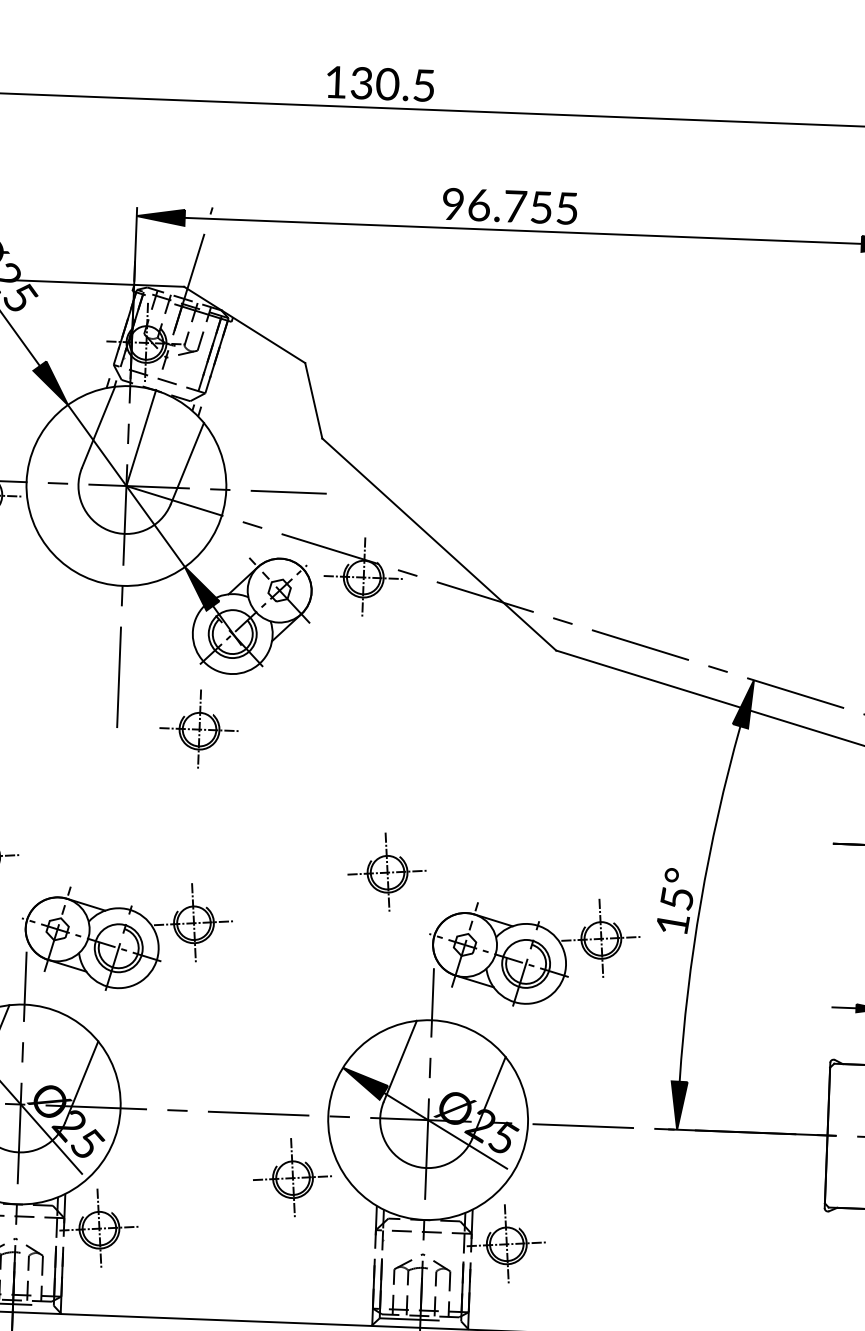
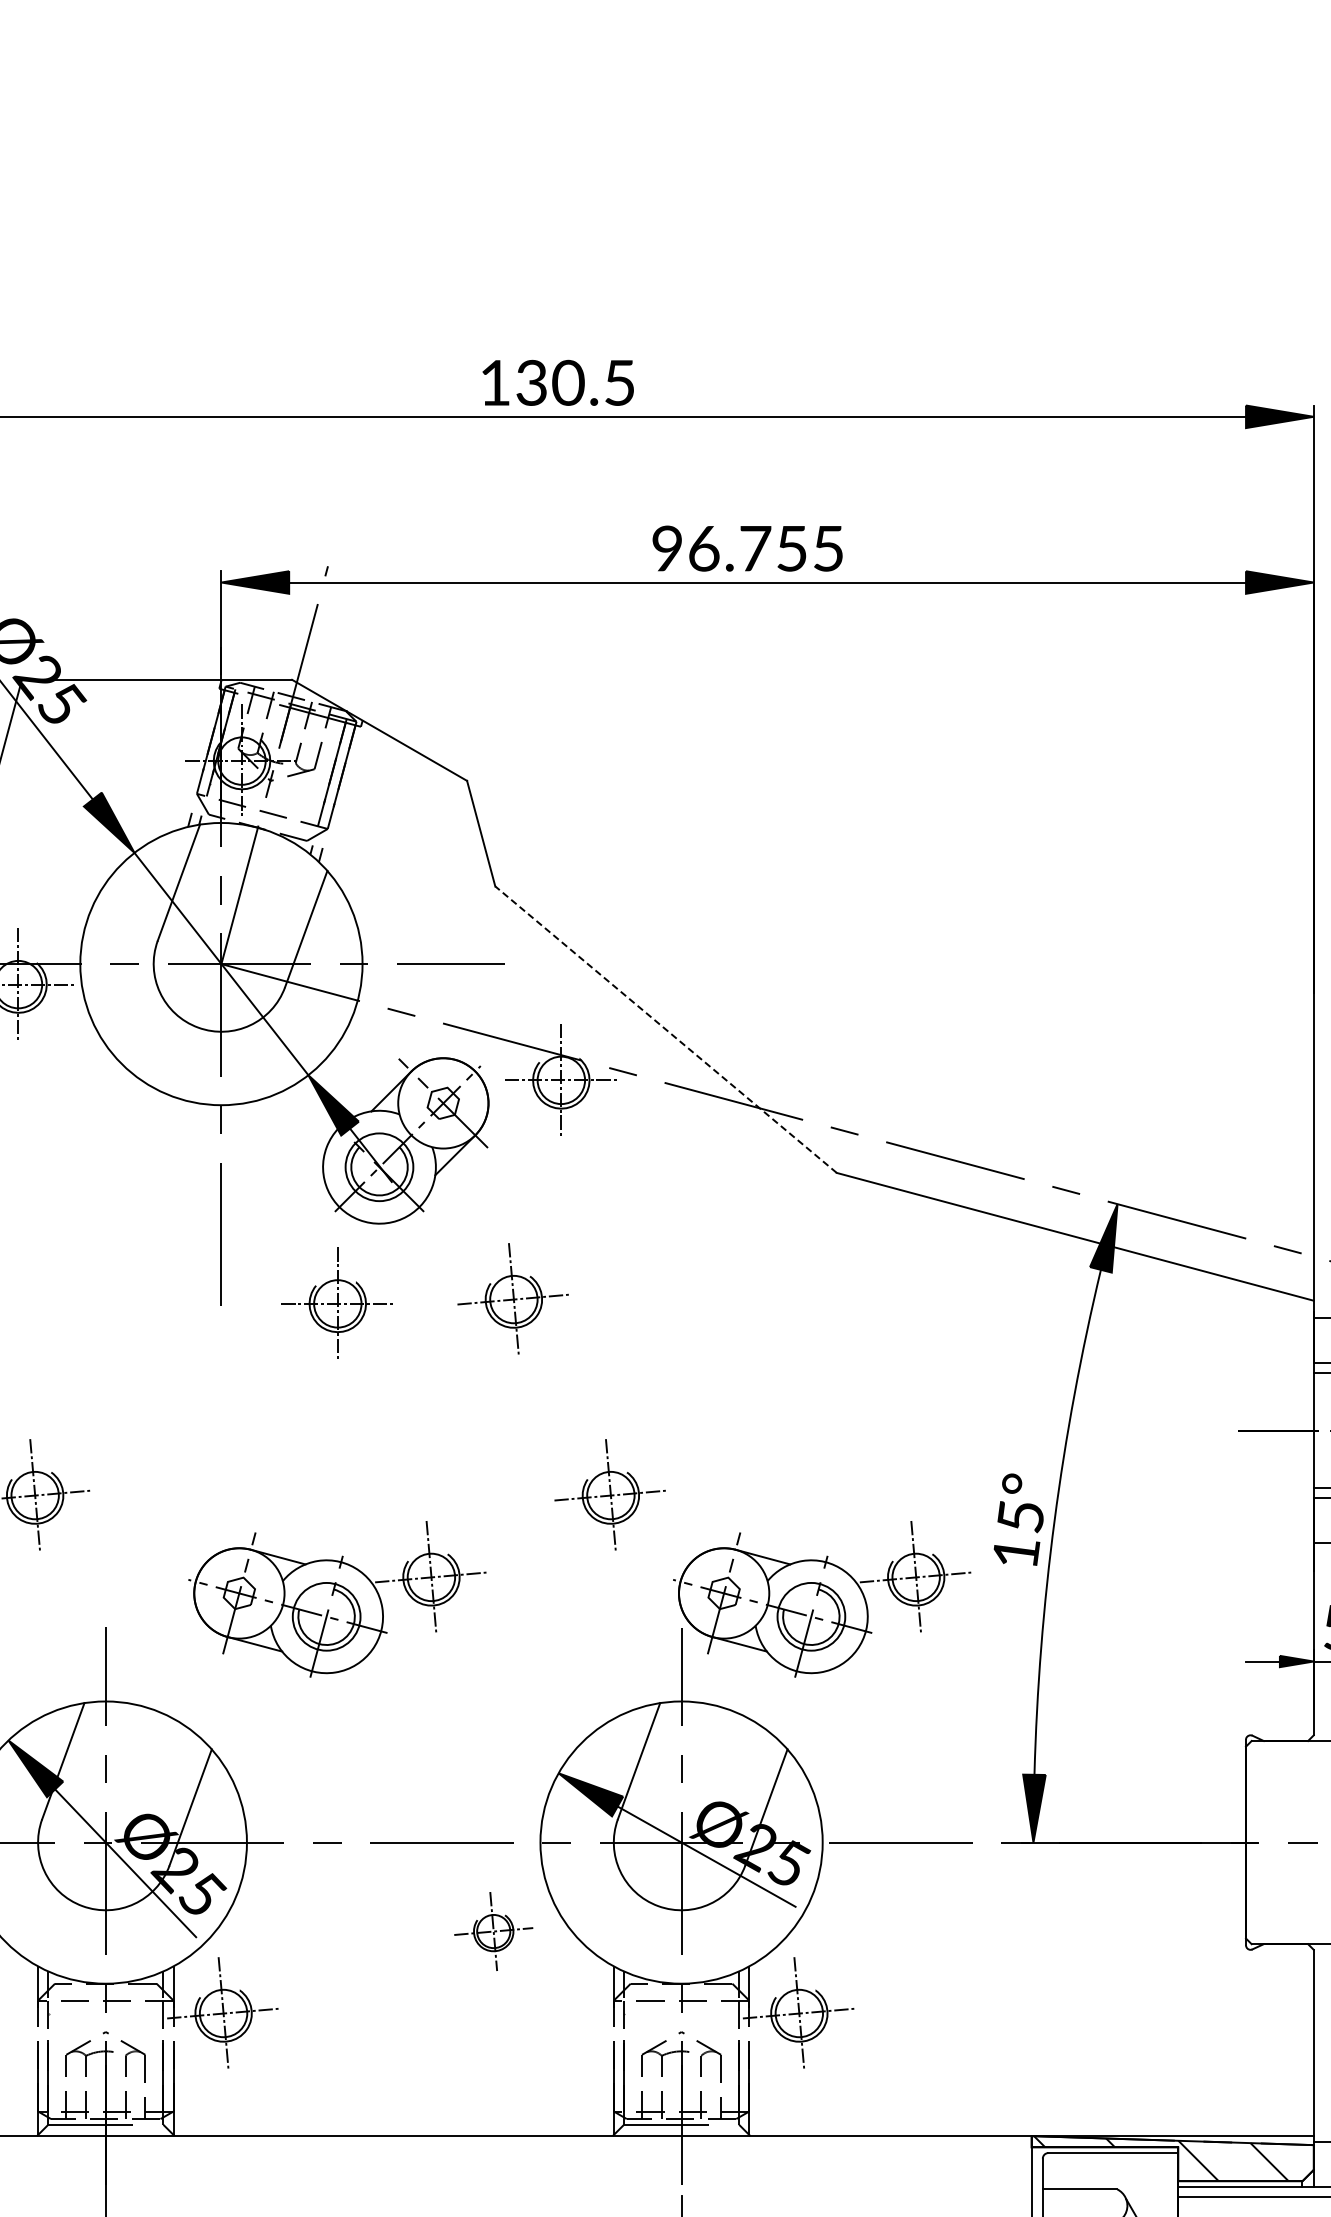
line: (439, 544) -> (666, 1029), solid -> dashed
part: (323, 730) -> (512, 1298), added
part: (126, 936) -> (337, 1599), moved
part: (291, 1177) -> (492, 1930), size x0.7

